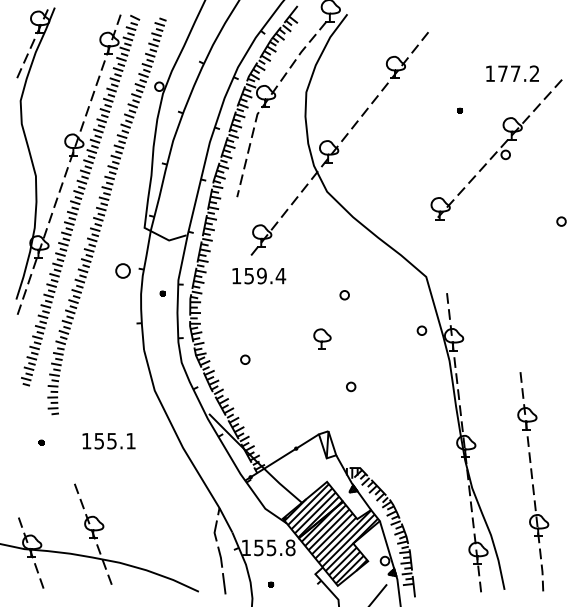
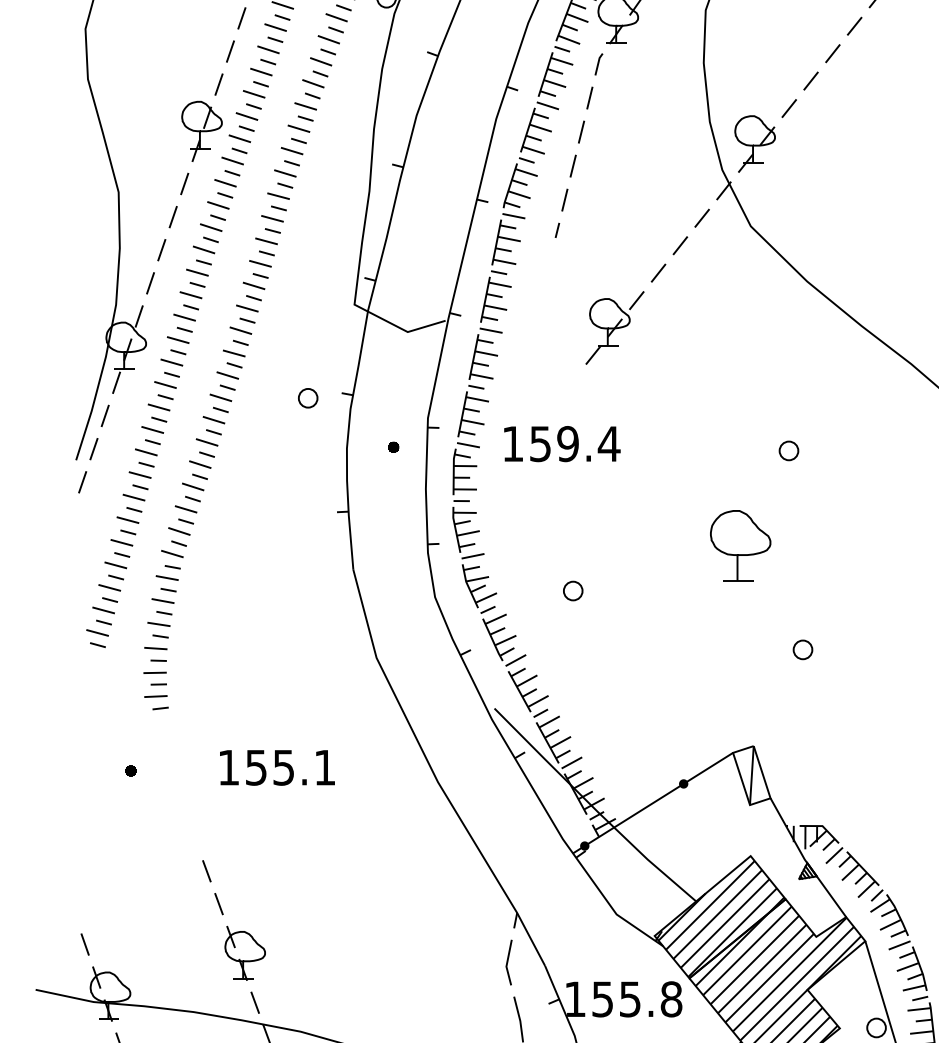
part: (123, 270) -> (308, 397), size x0.62
text: (259, 275) -> (562, 442), moved
part: (322, 338) -> (740, 544), size x1.67

